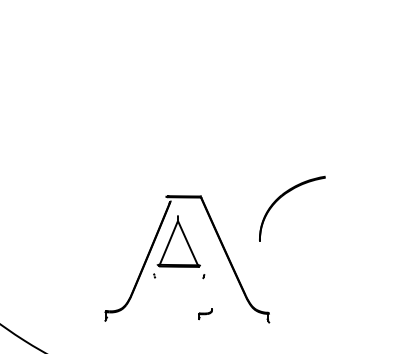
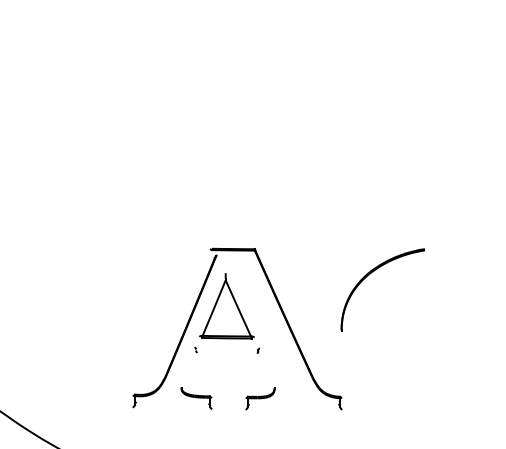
part: (281, 197) -> (369, 275), moved
part: (154, 314) -> (196, 398), added
part: (205, 314) -> (260, 398), size x1.67

